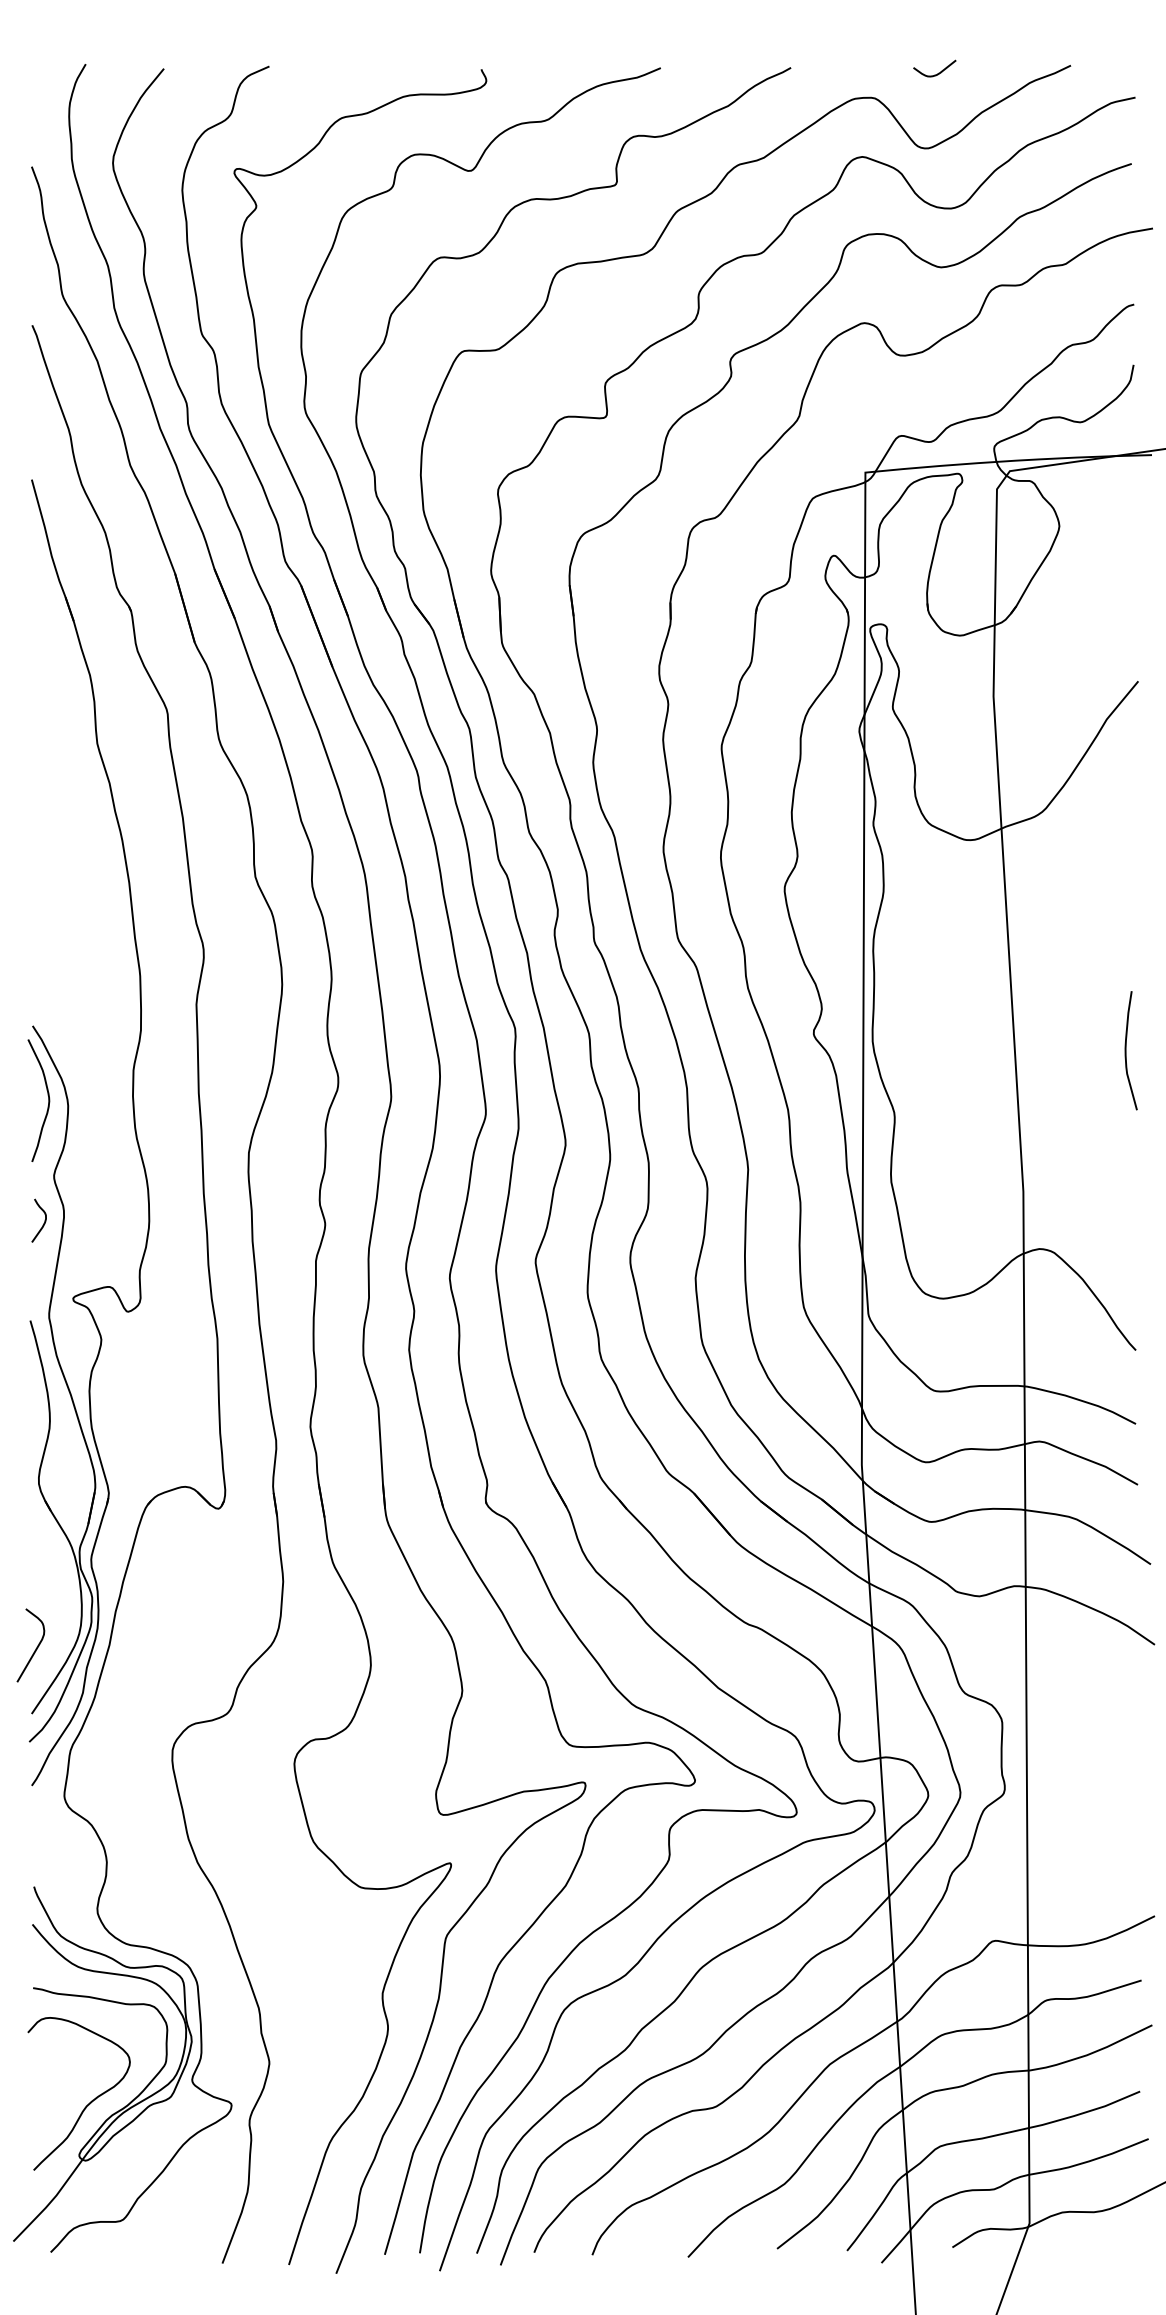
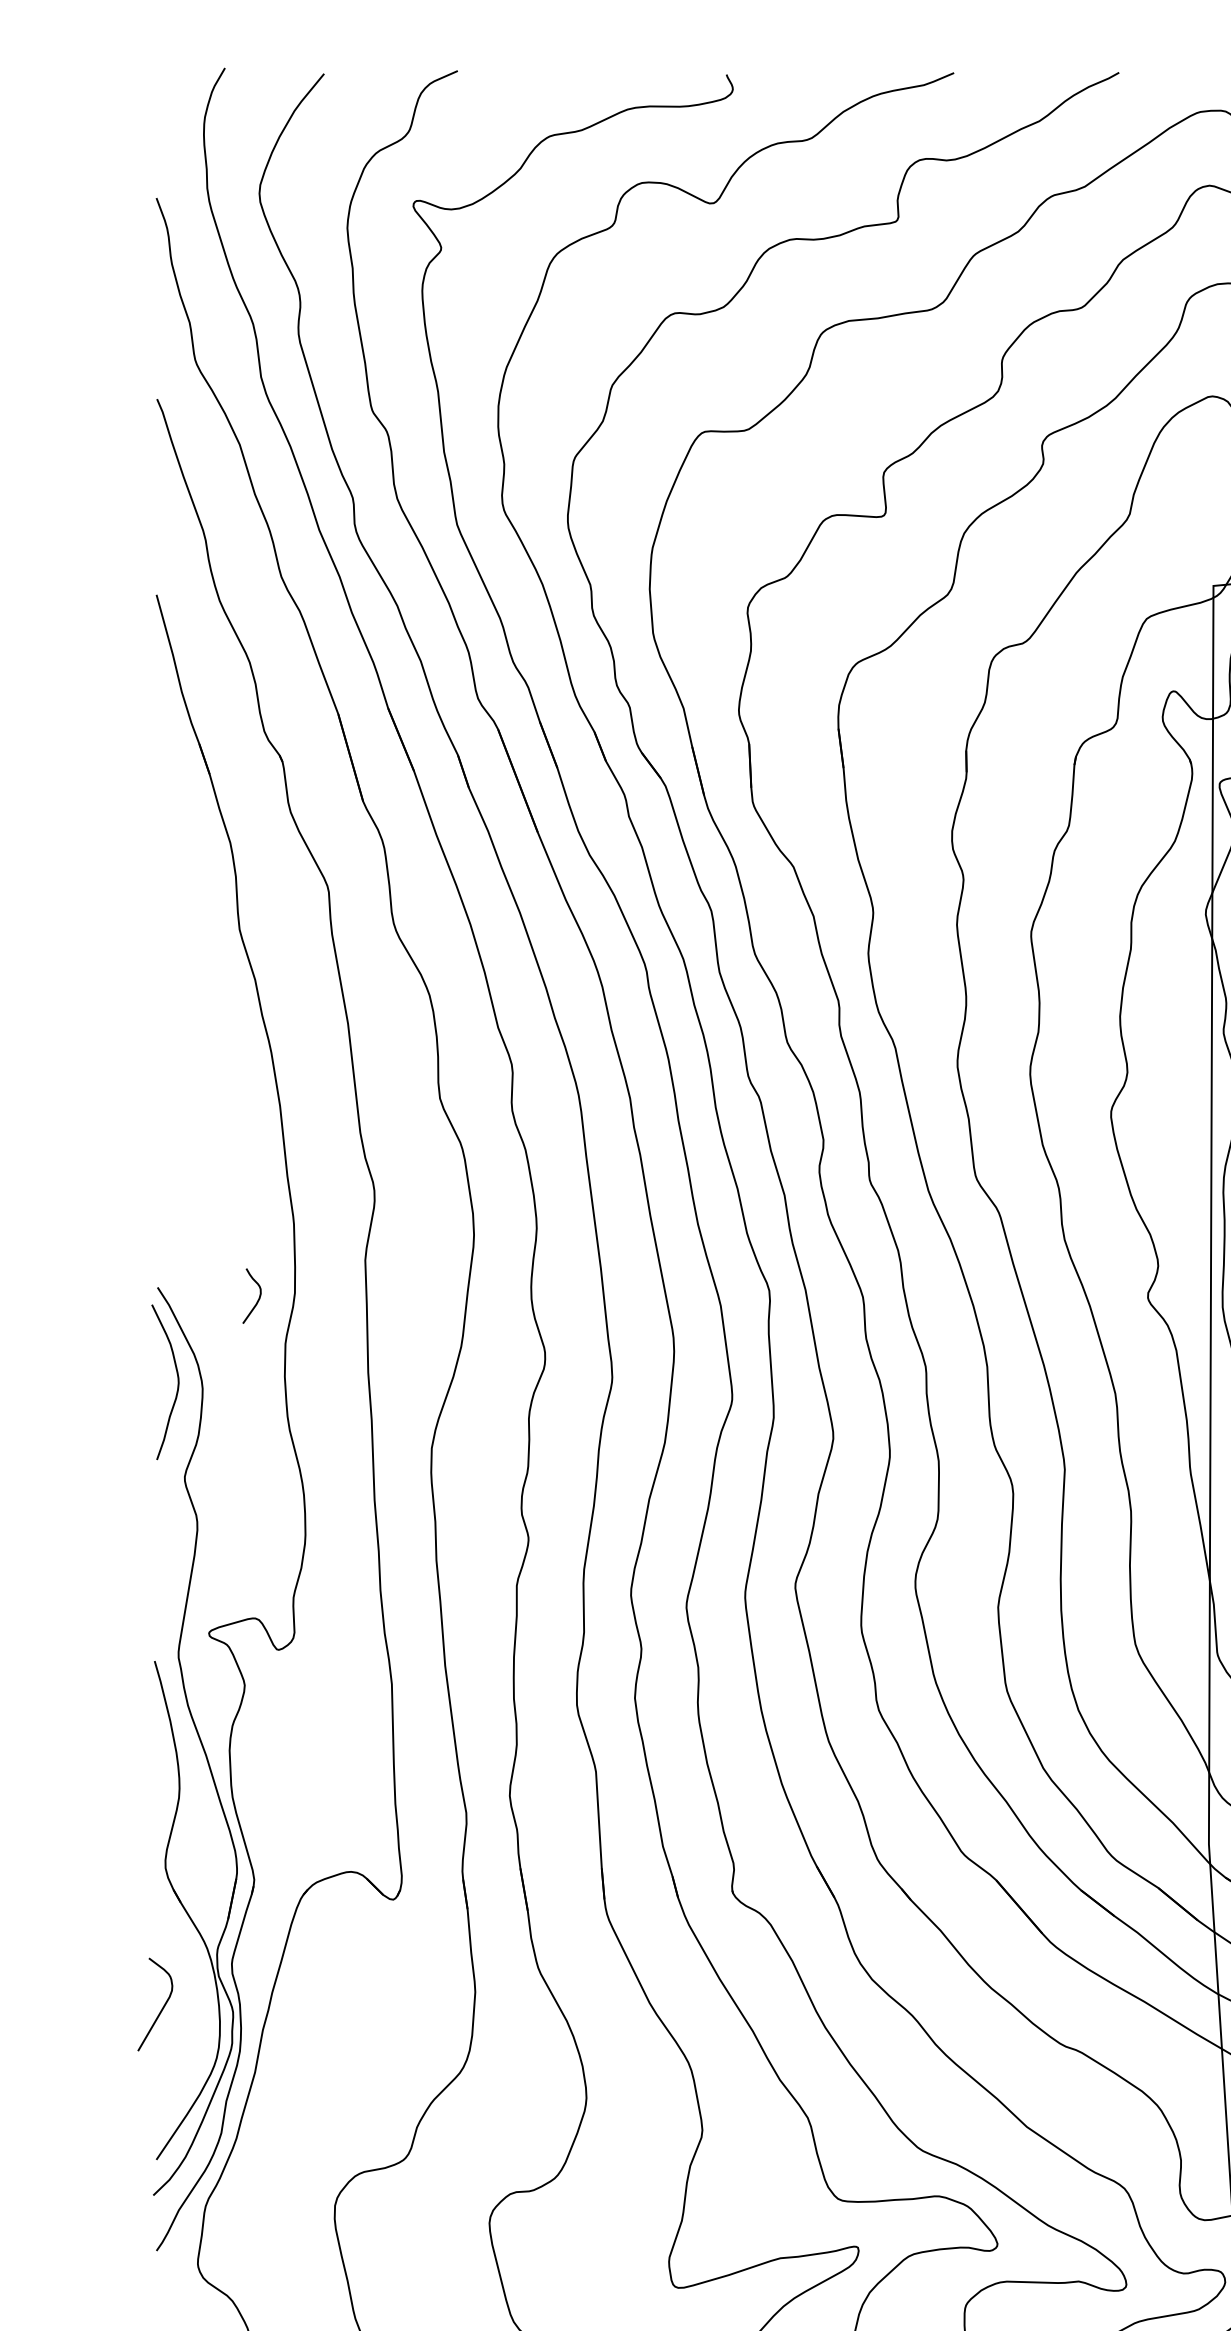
curve: (43, 1223) -> (257, 1299), moved
curve: (35, 1648) -> (161, 2008), moved

